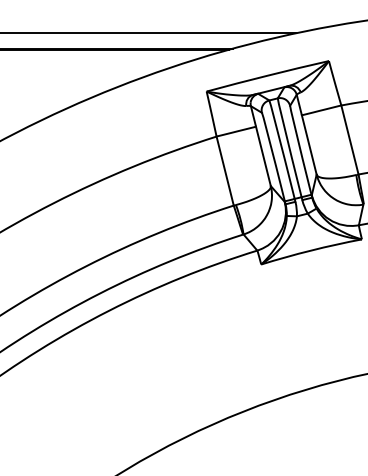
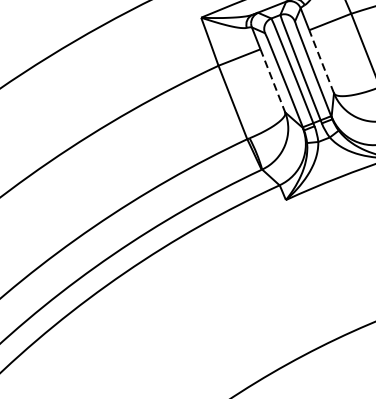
line: (309, 144) -> (321, 61), solid -> dashed
line: (263, 156) -> (272, 80), solid -> dashed

